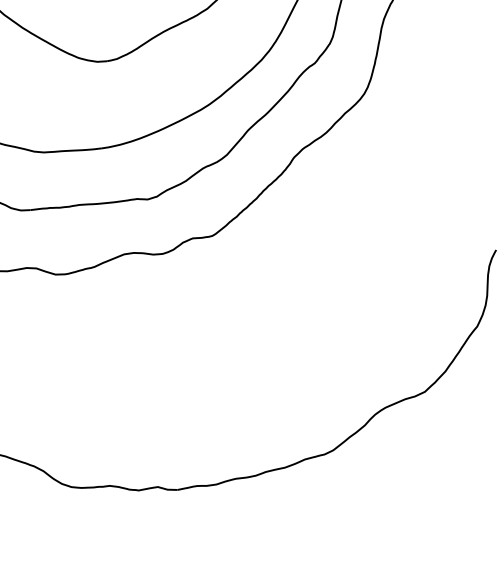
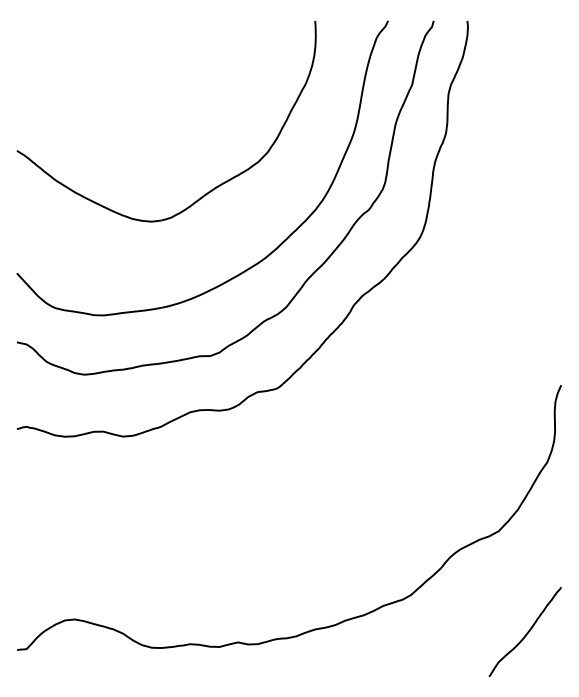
curve: (446, 495) -> (526, 633), added

